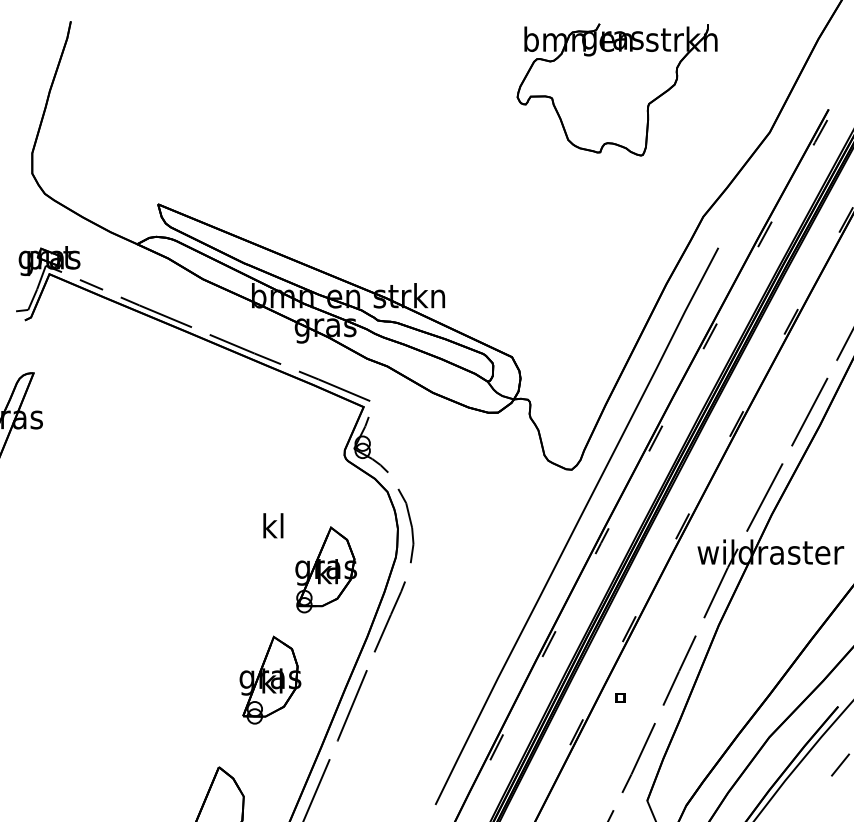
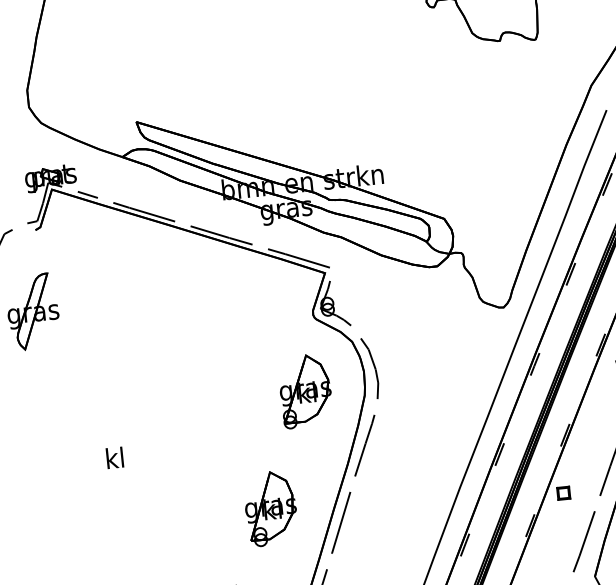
text: (273, 525) -> (115, 457), moved
part: (325, 569) -> (305, 390), moved
part: (620, 697) -> (563, 492), size x1.67

